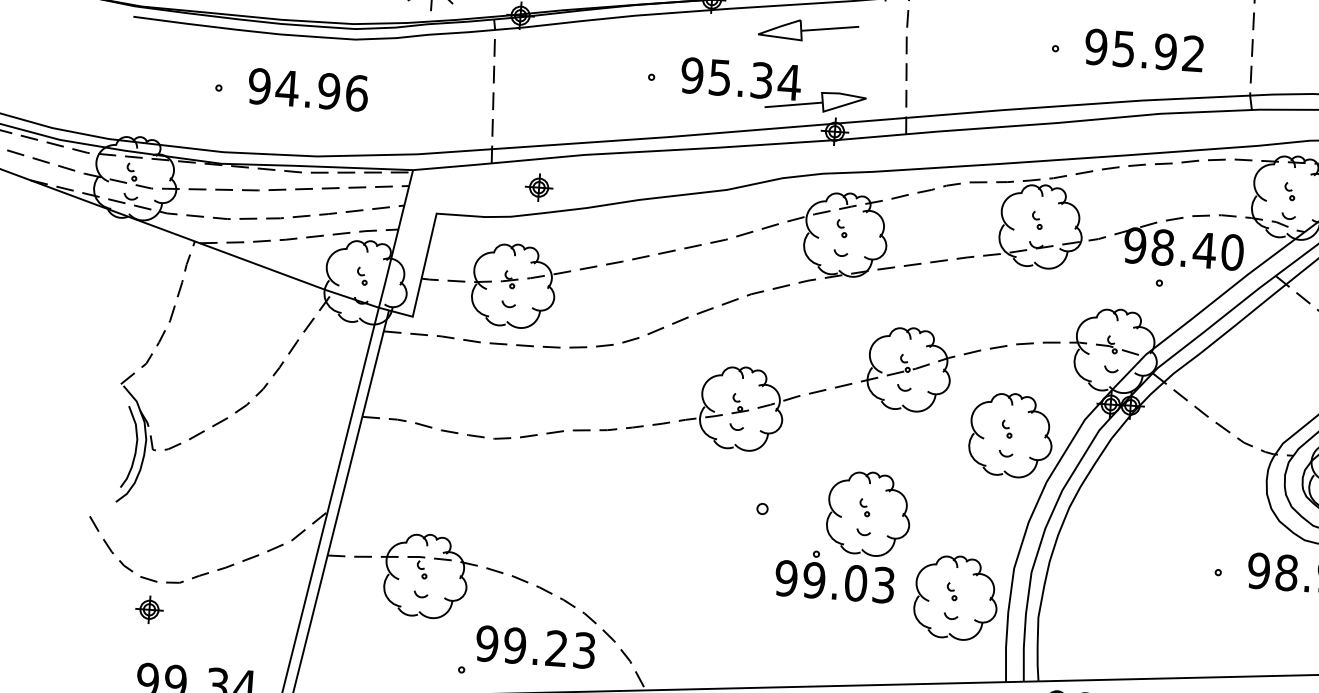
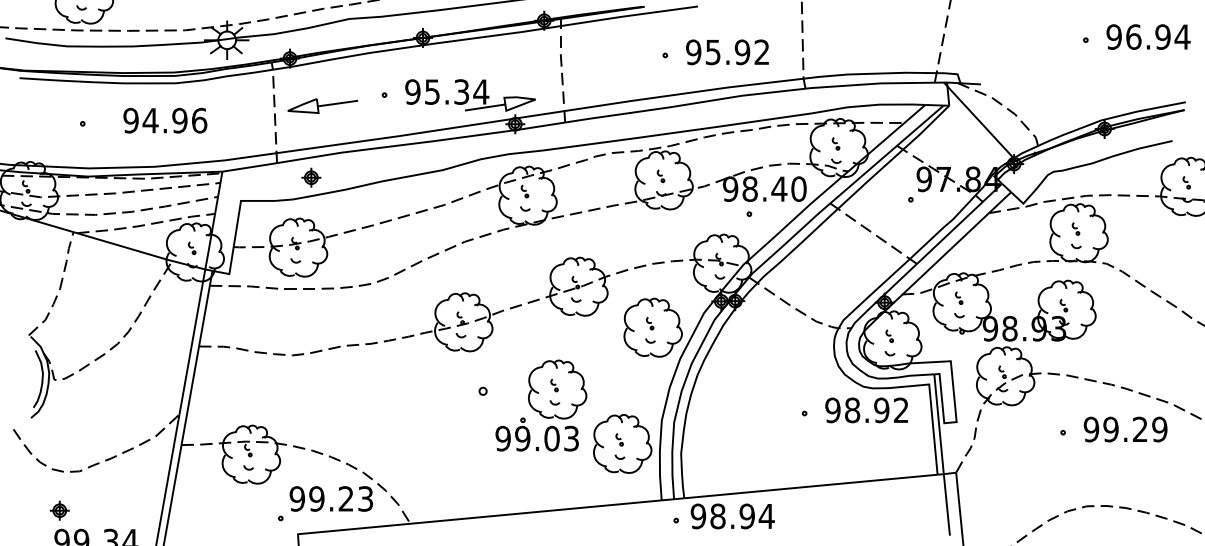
part: (808, 30) -> (322, 105), moved
text: (308, 89) -> (165, 120), moved
part: (149, 609) -> (59, 510), moved

